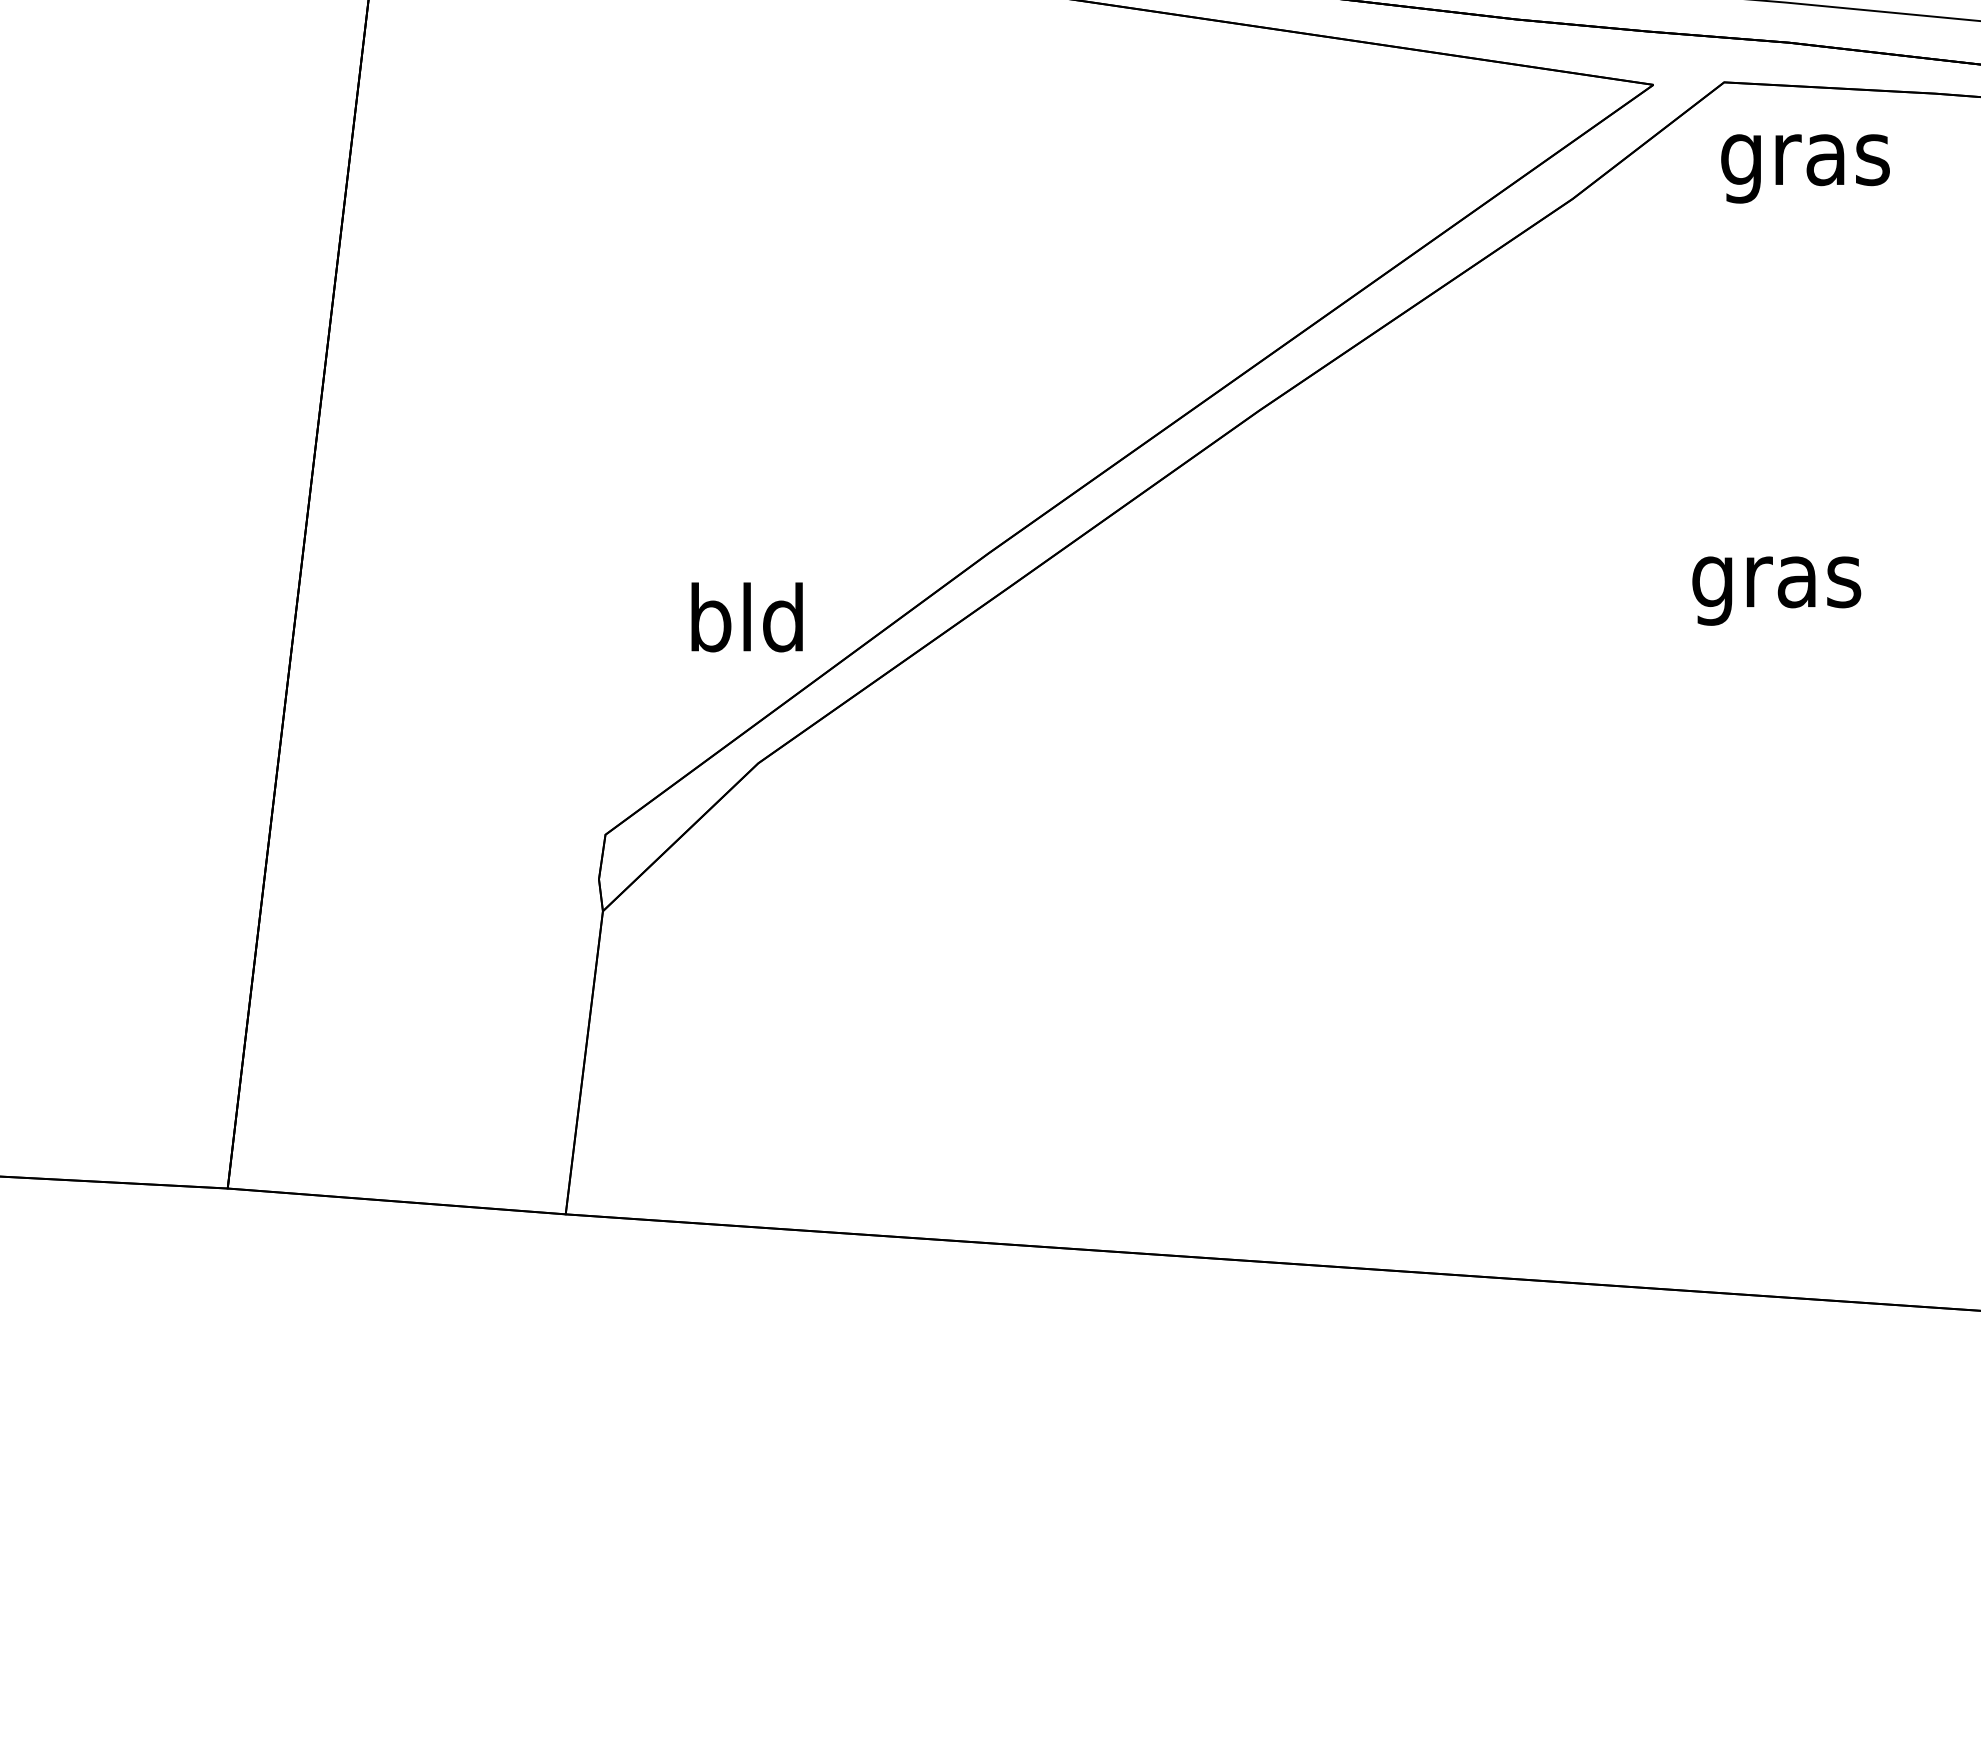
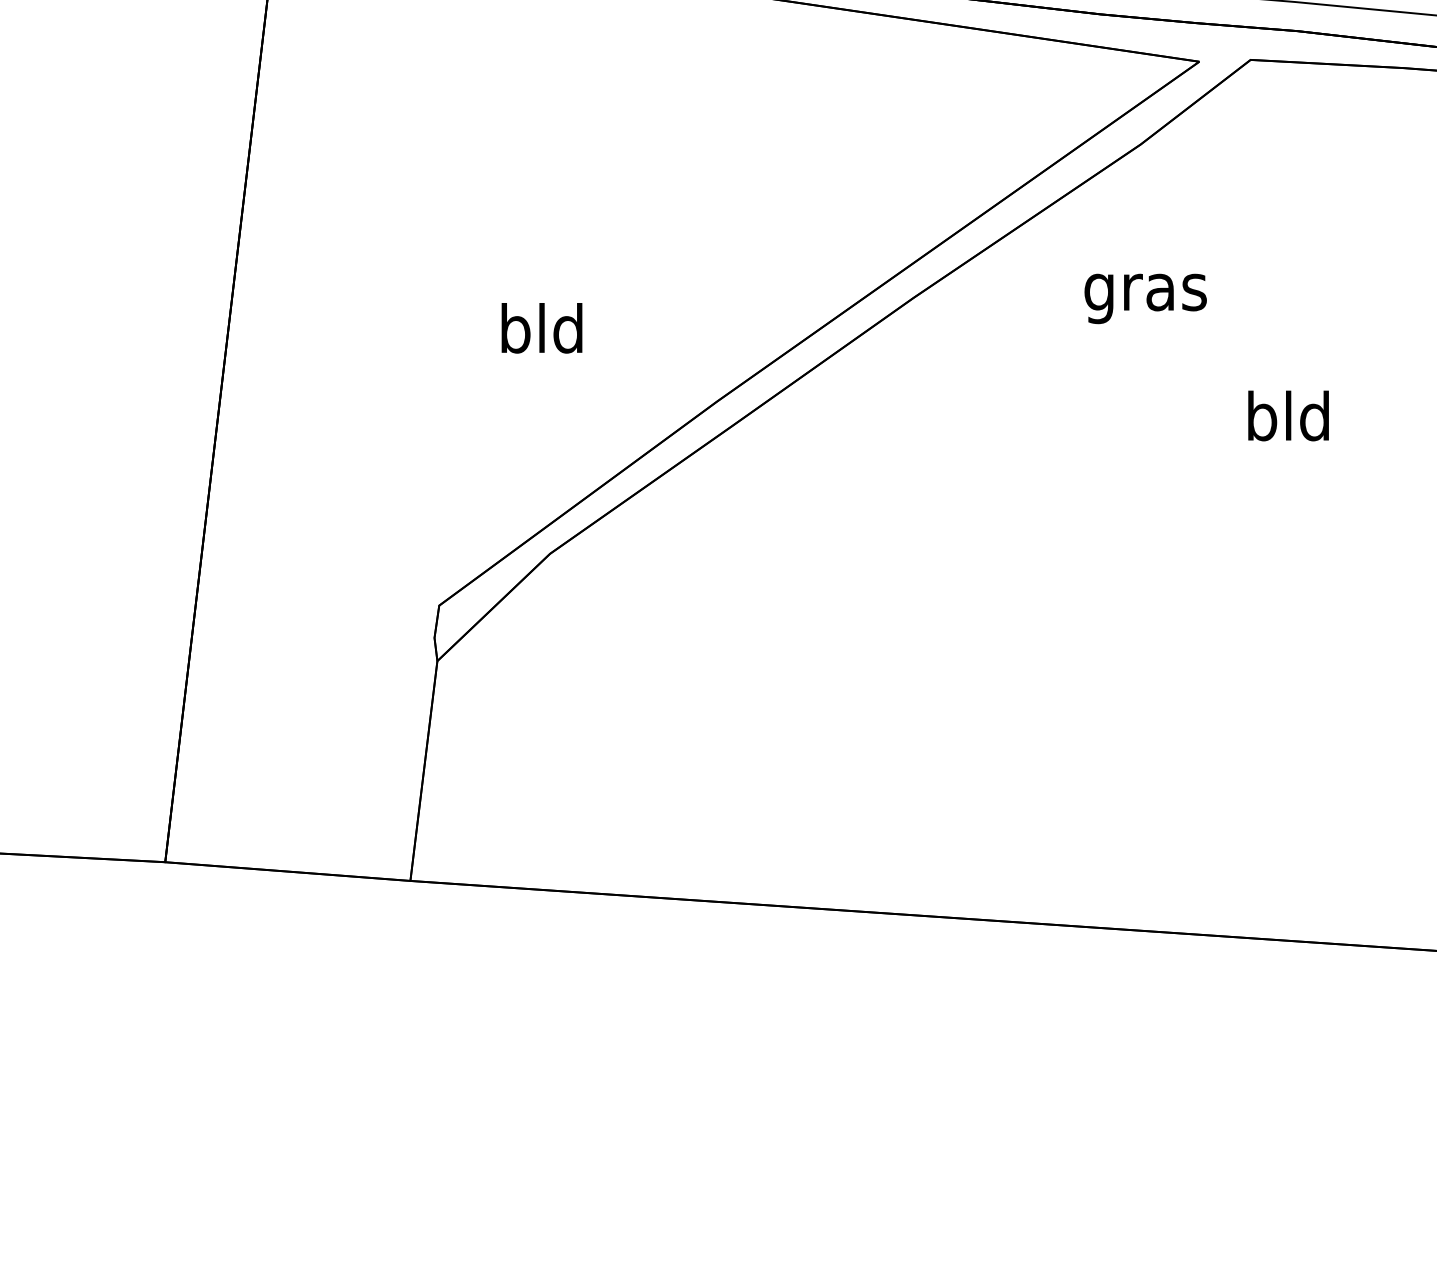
text: (1805, 168) -> (1145, 298), moved
text: (1776, 581) -> (1288, 421), gras -> bld
text: (746, 617) -> (541, 328), moved

